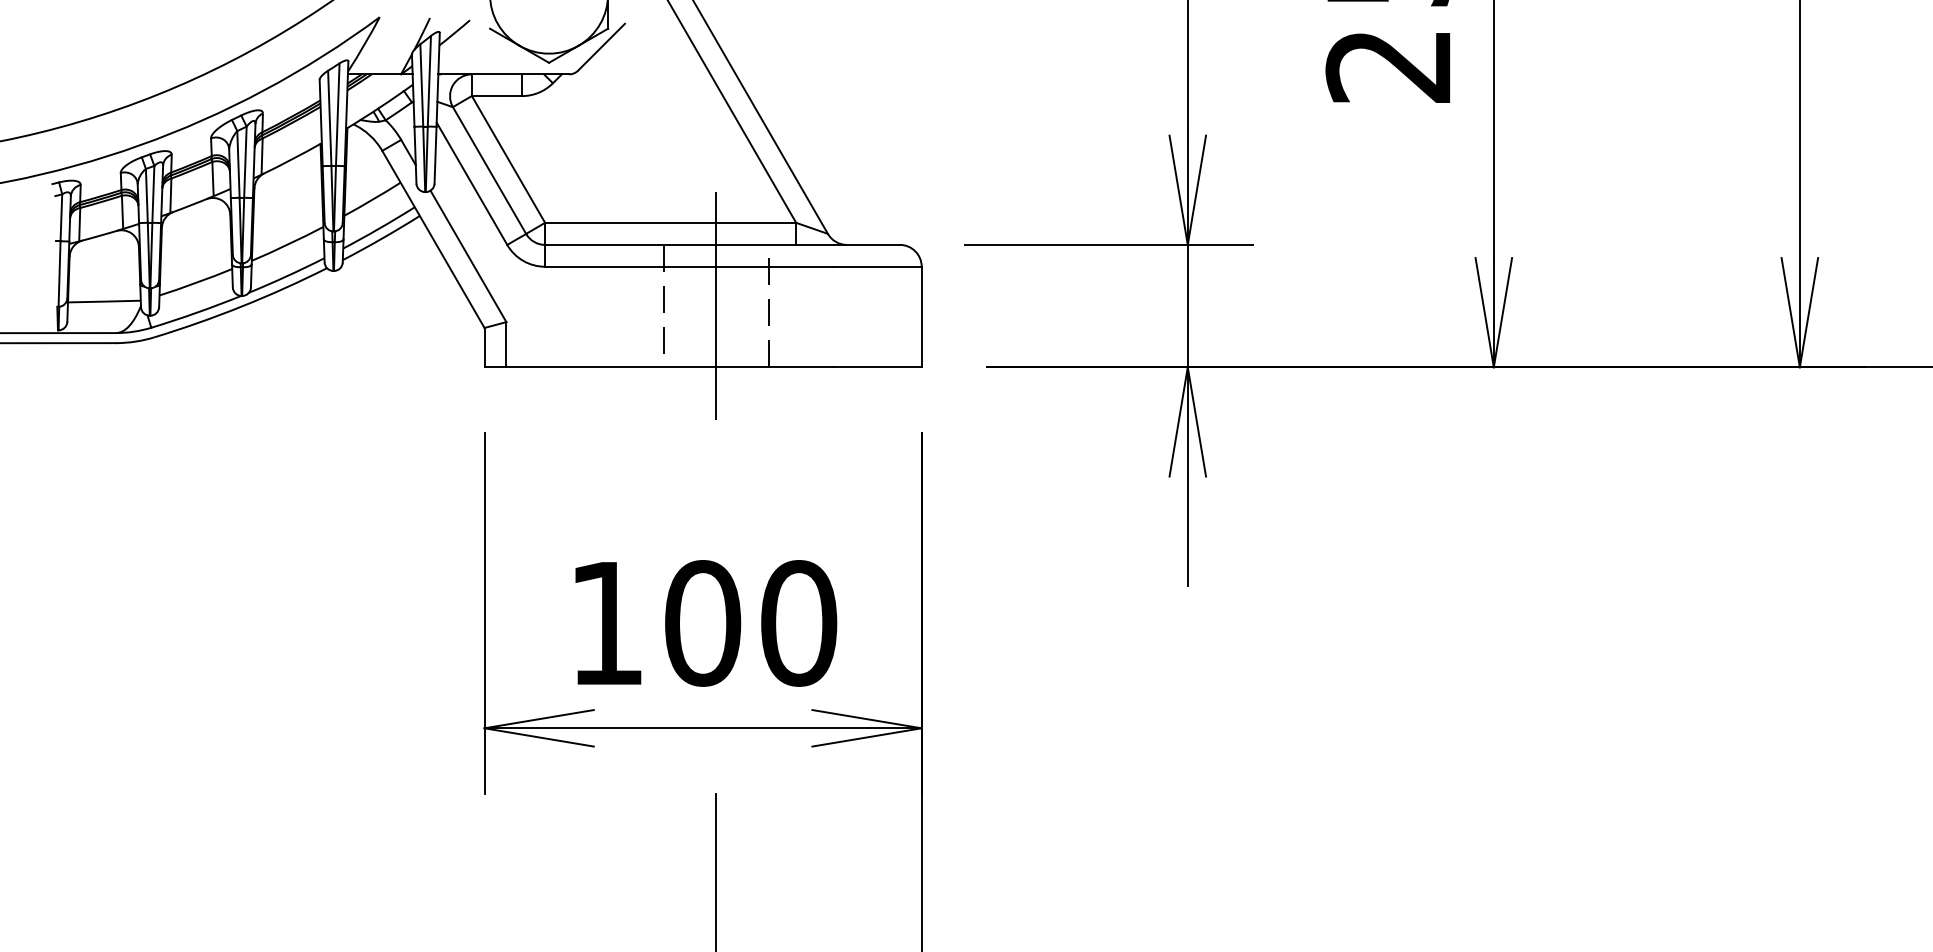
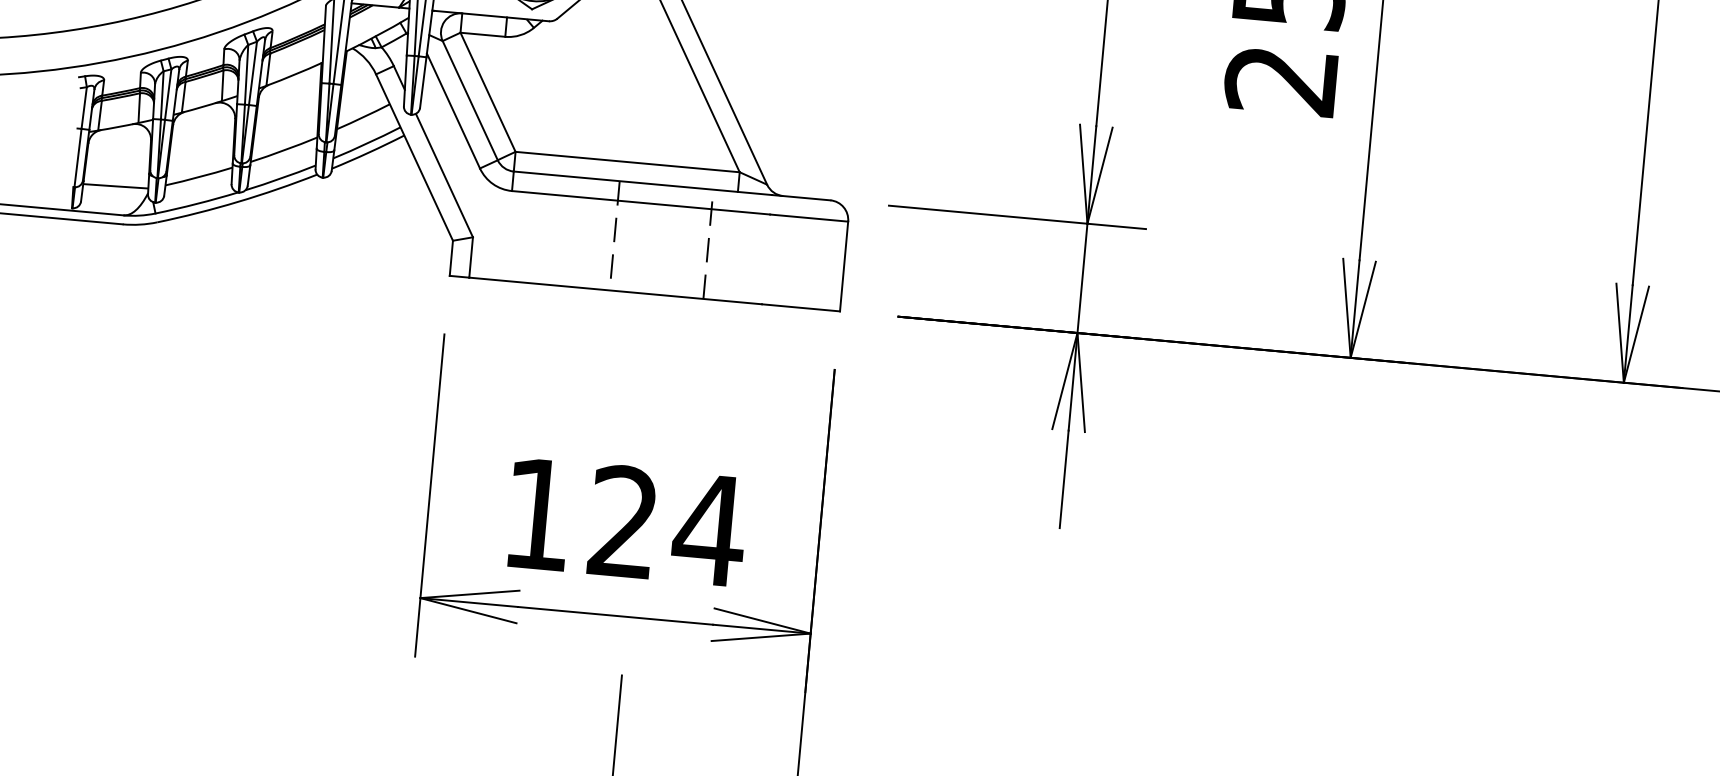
line: (716, 305) -> (661, 239), removed
text: (751, 623) -> (667, 526), 100 -> 124

